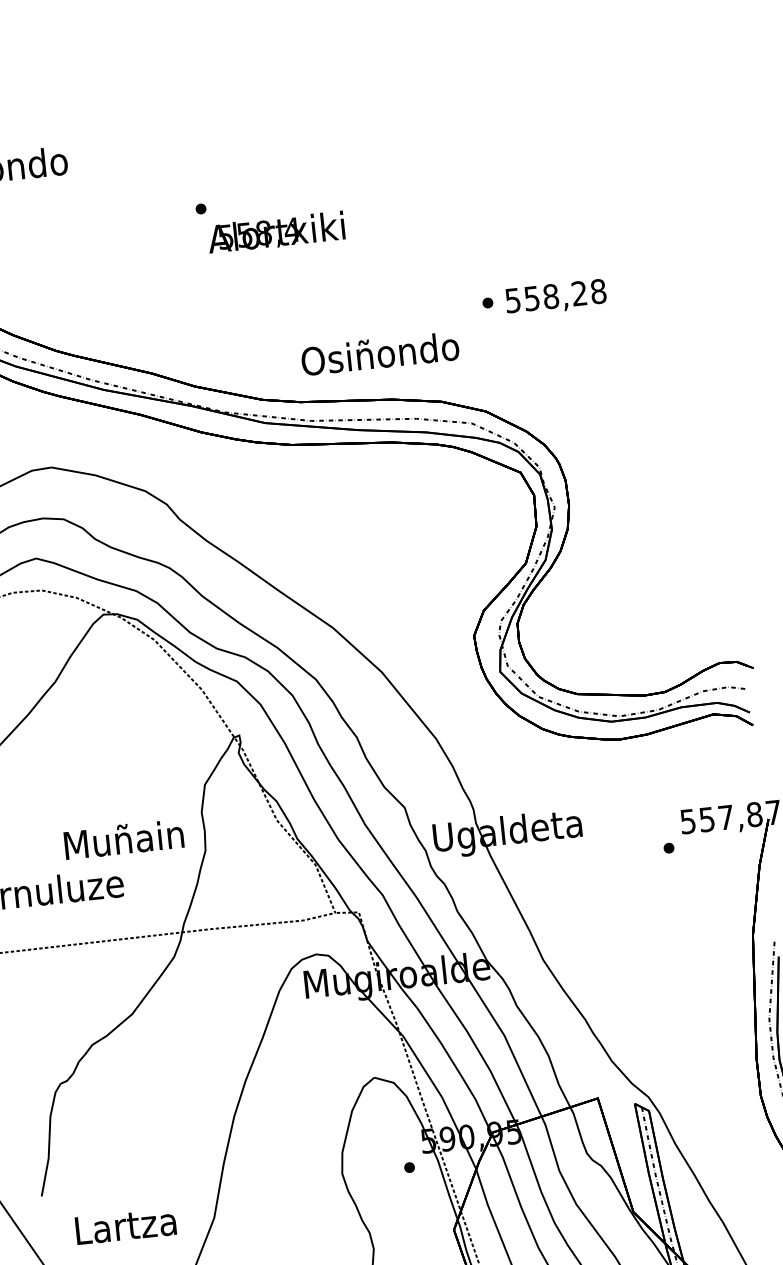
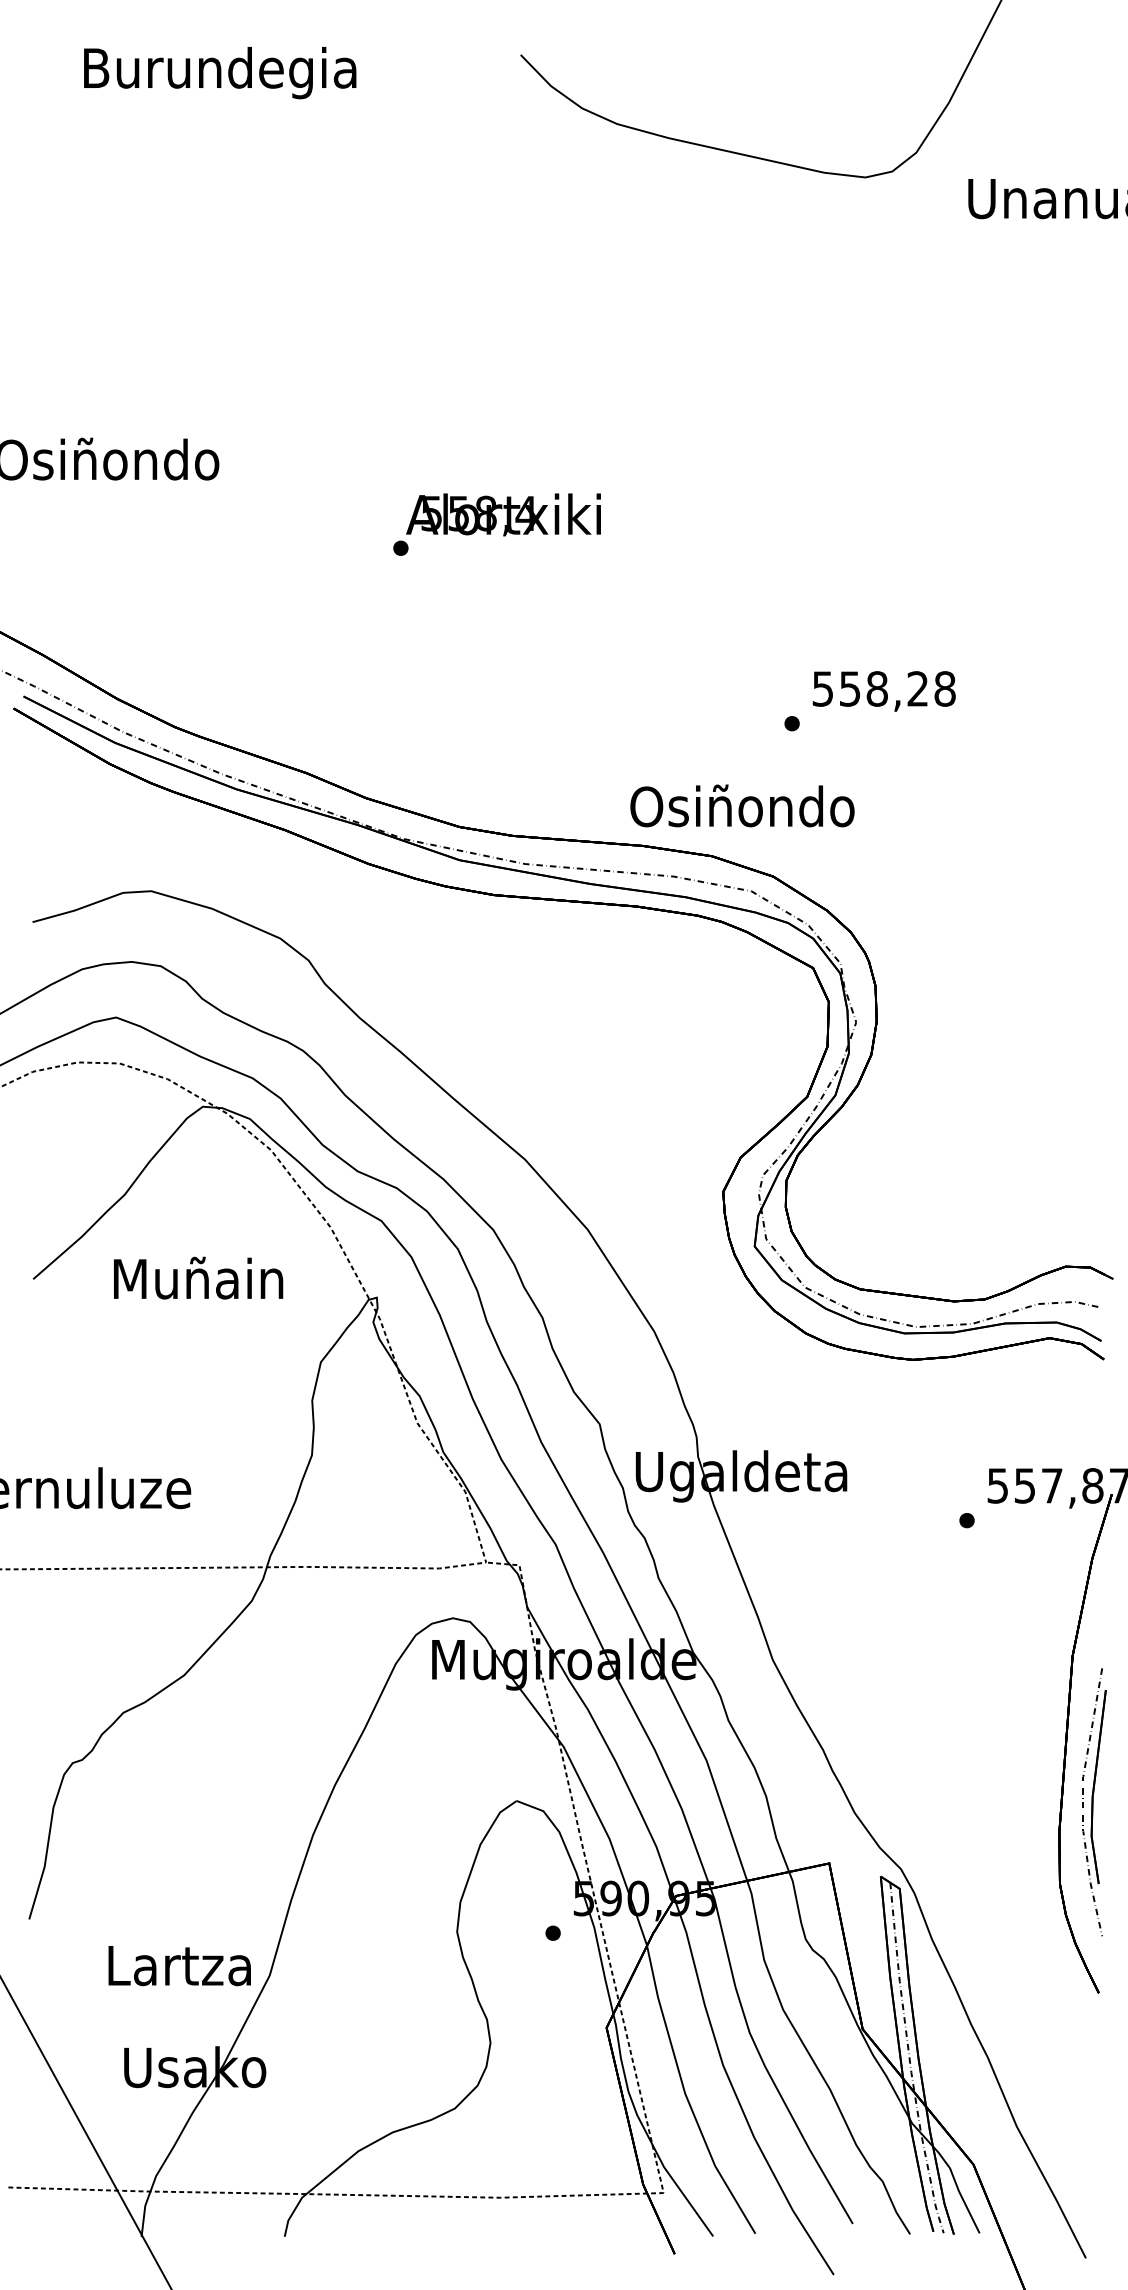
text: (276, 232) -> (503, 514), moved
text: (555, 297) -> (883, 691), moved
text: (380, 353) -> (742, 805), moved
text: (123, 838) -> (198, 1277), moved
text: (125, 1226) -> (179, 1966), moved

